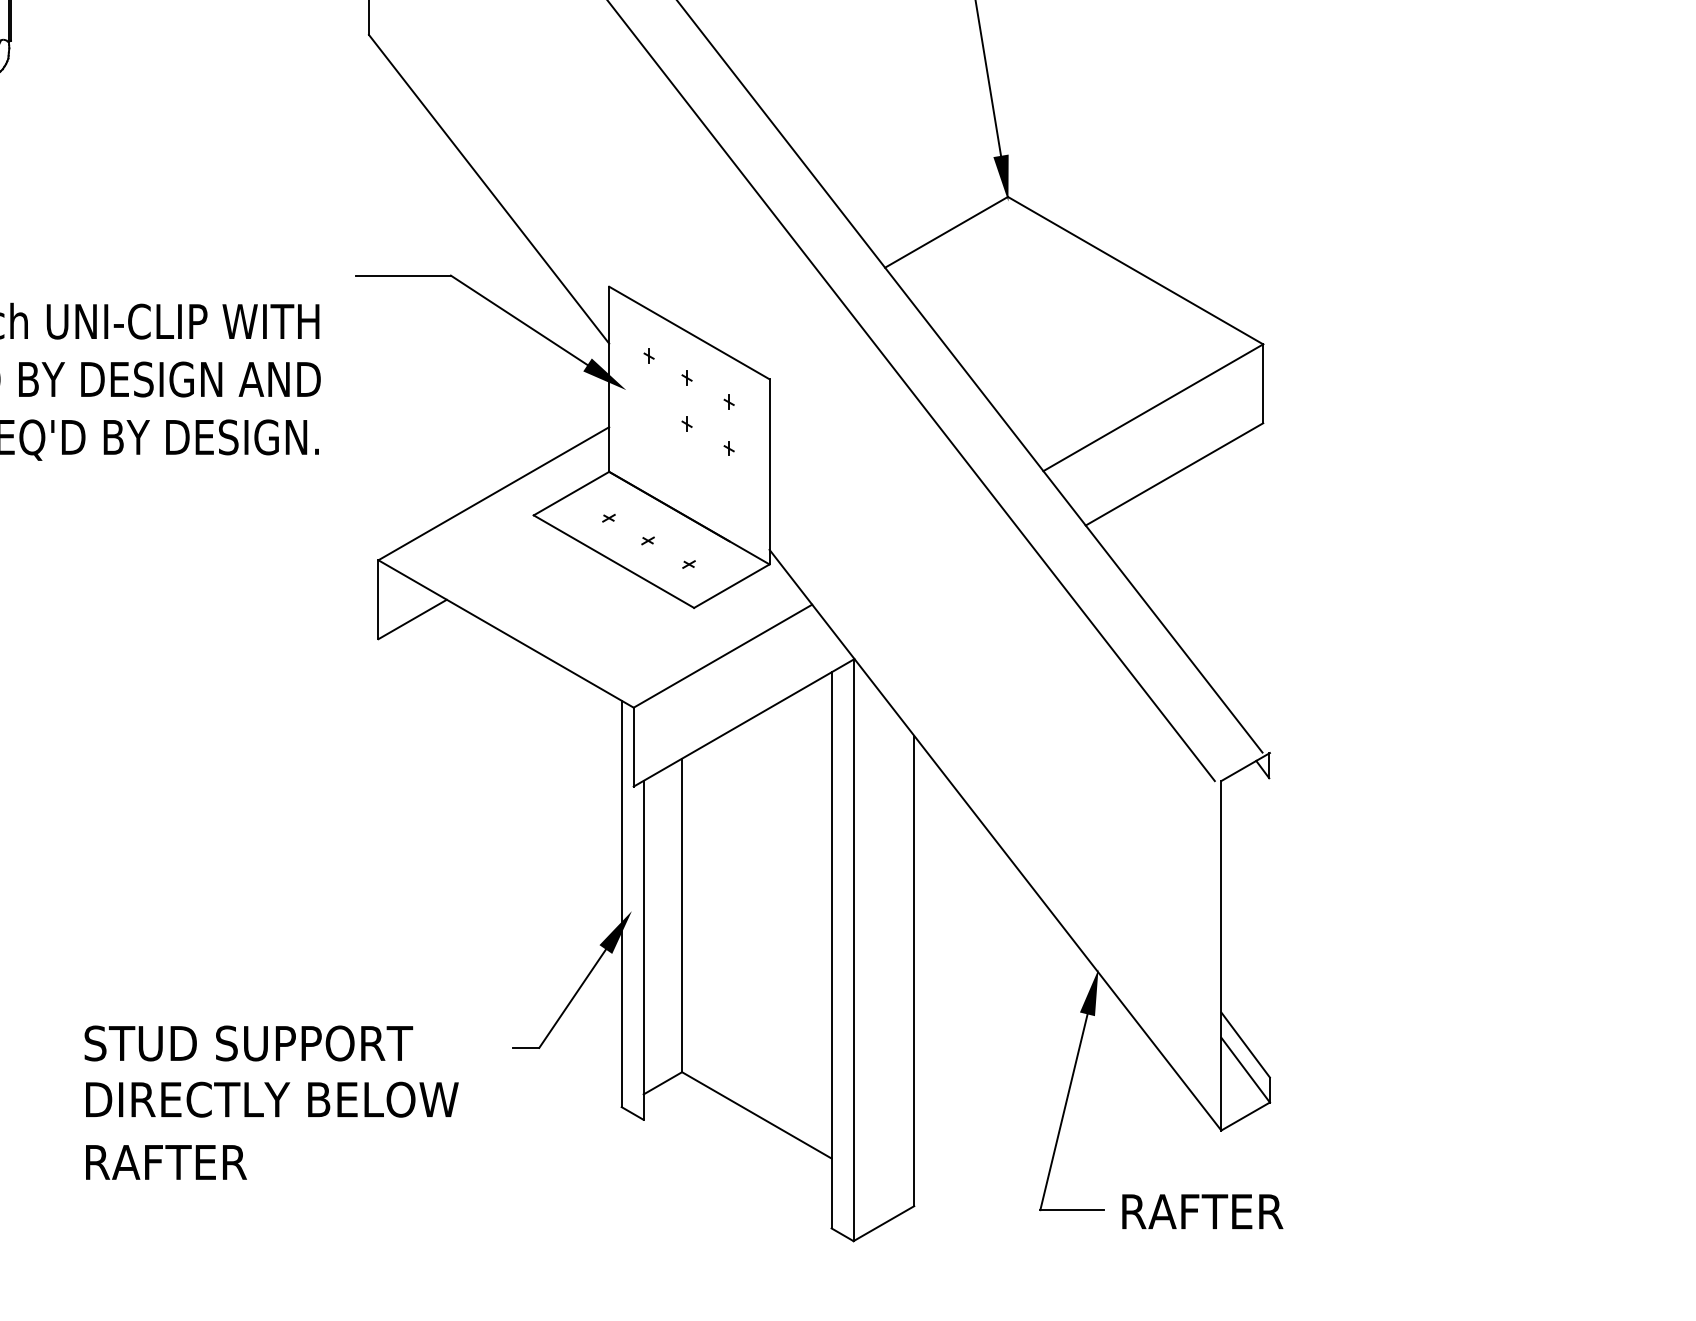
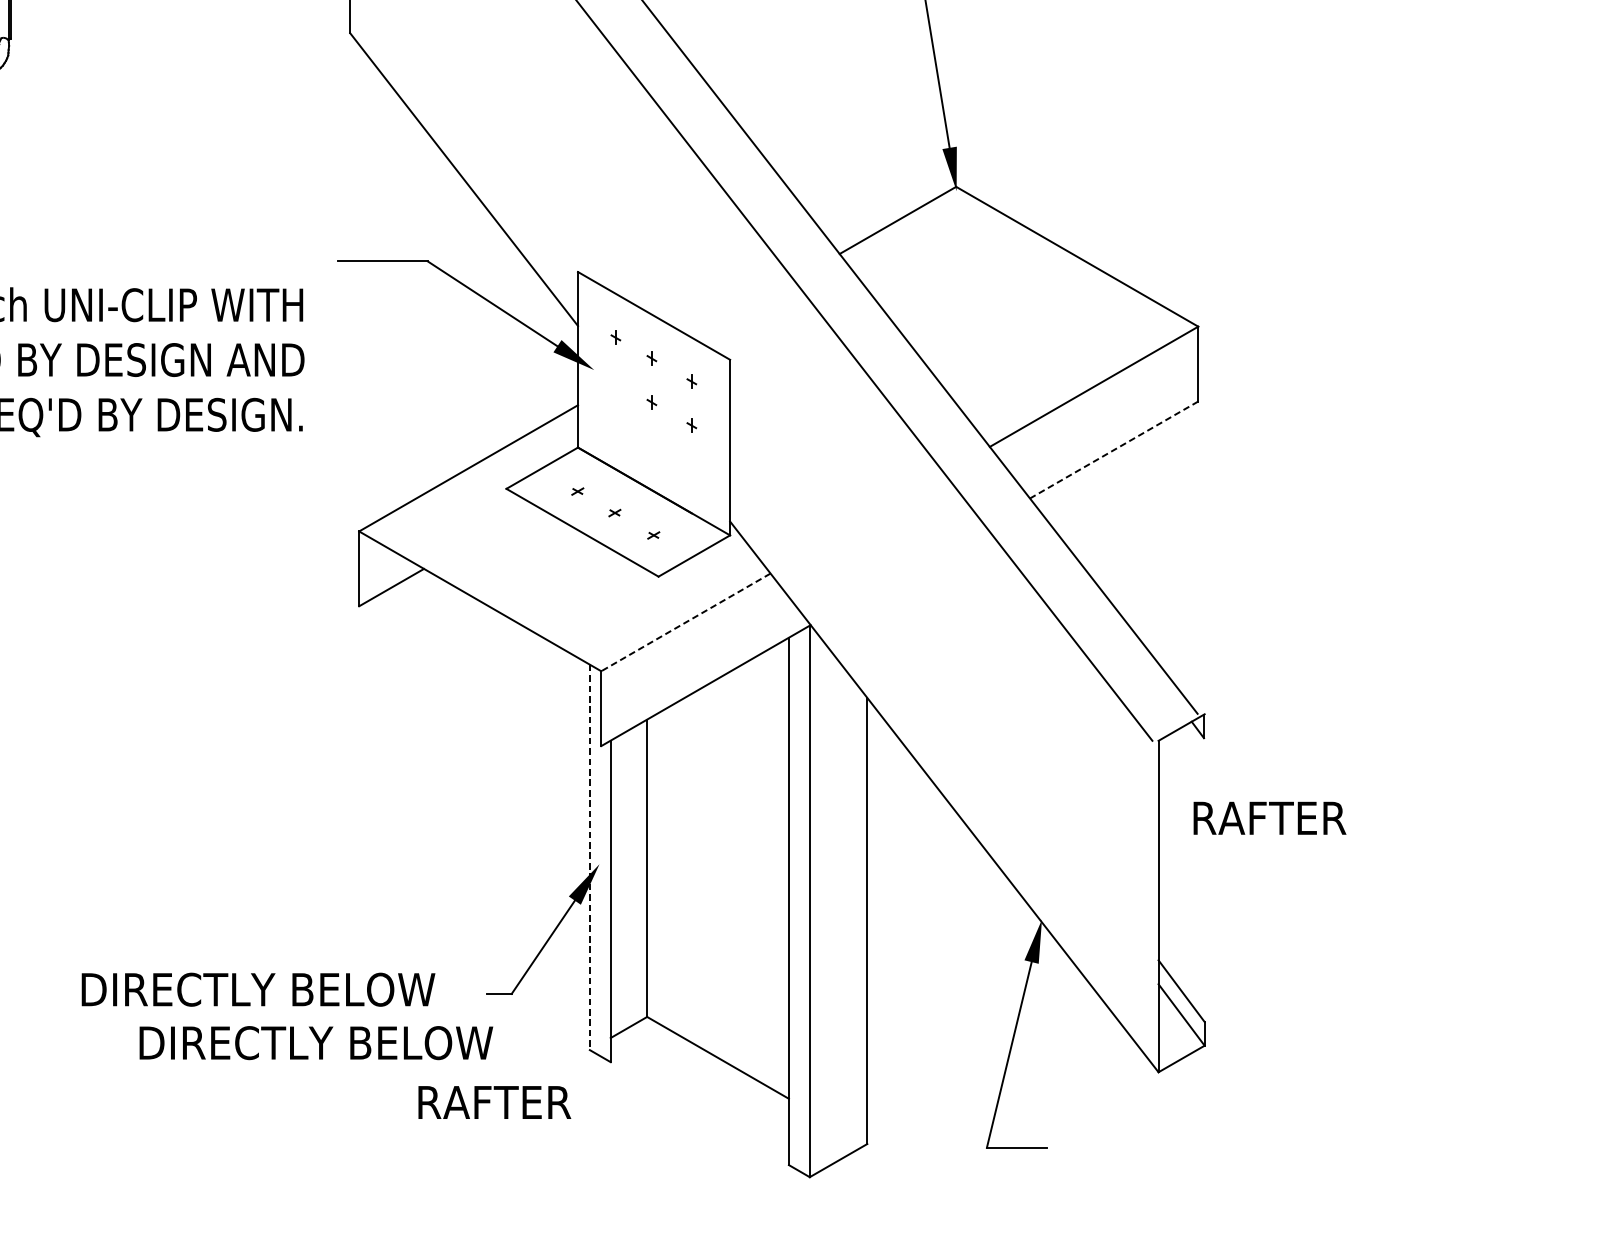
line: (1174, 474) -> (1114, 450), solid -> dashed
line: (722, 656) -> (685, 622), solid -> dashed
line: (621, 904) -> (589, 857), solid -> dashed
text: (271, 1043) -> (257, 989), STUD SUPPORT -> DIRECTLY BELOW
text: (272, 1099) -> (316, 1042), moved
text: (166, 1162) -> (494, 1102), moved
text: (1202, 1211) -> (1269, 818), moved

